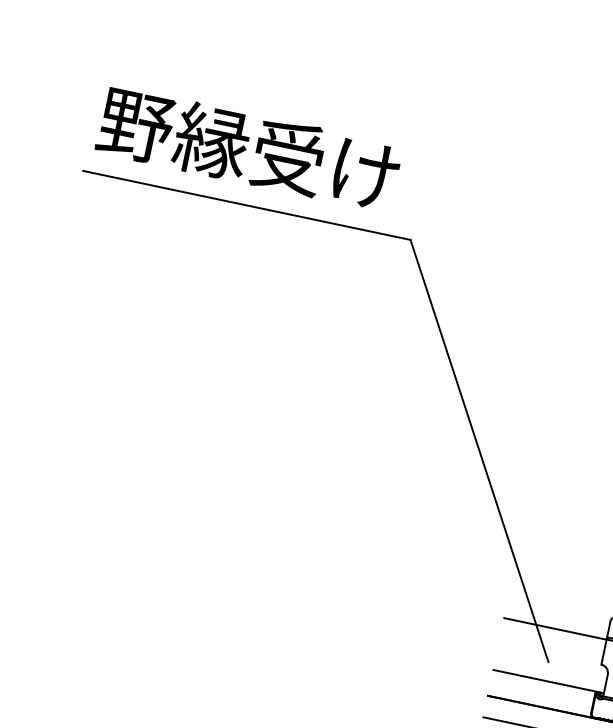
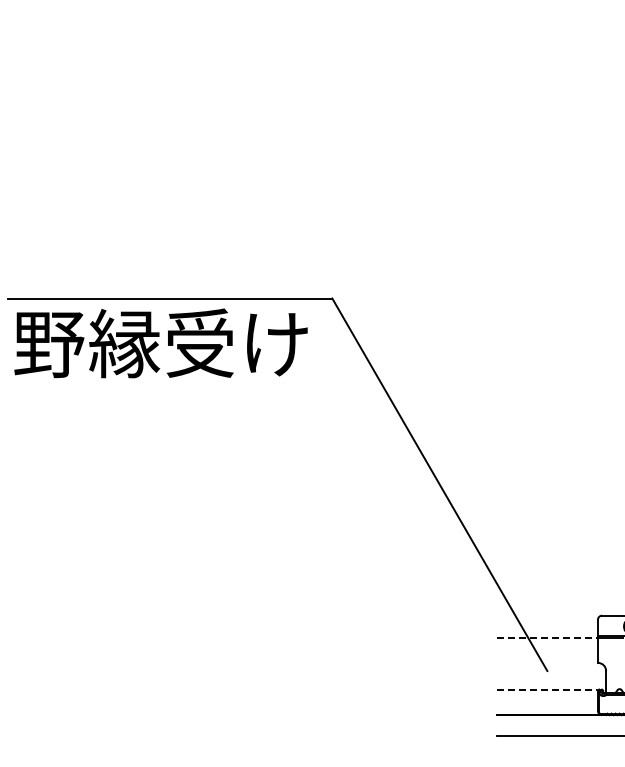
text: (248, 148) -> (160, 343), moved
line: (555, 629) -> (547, 638), solid -> dashed
line: (548, 681) -> (551, 689), solid -> dashed

